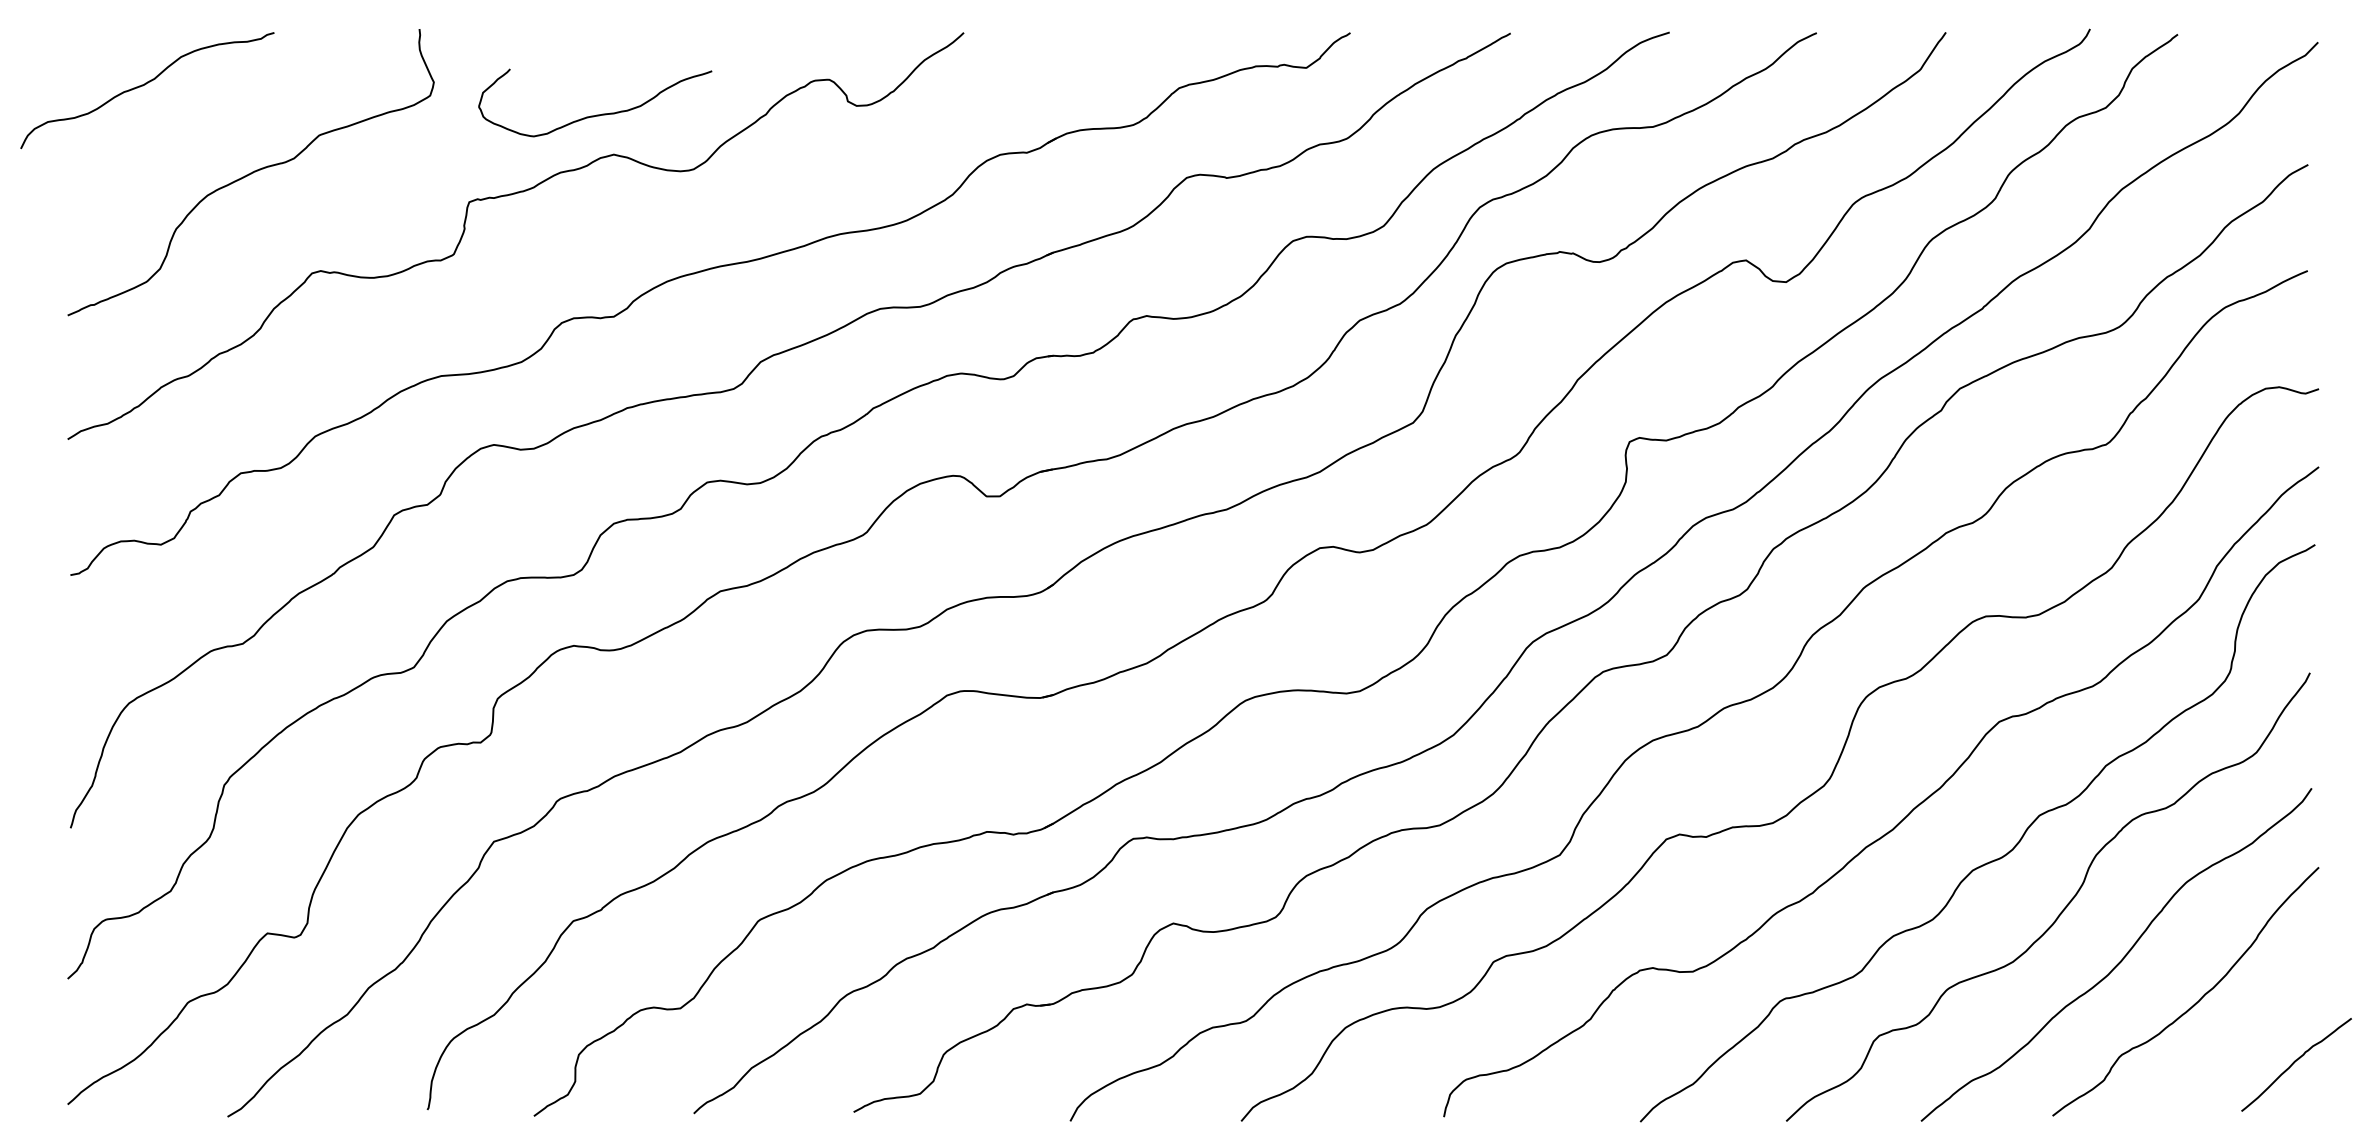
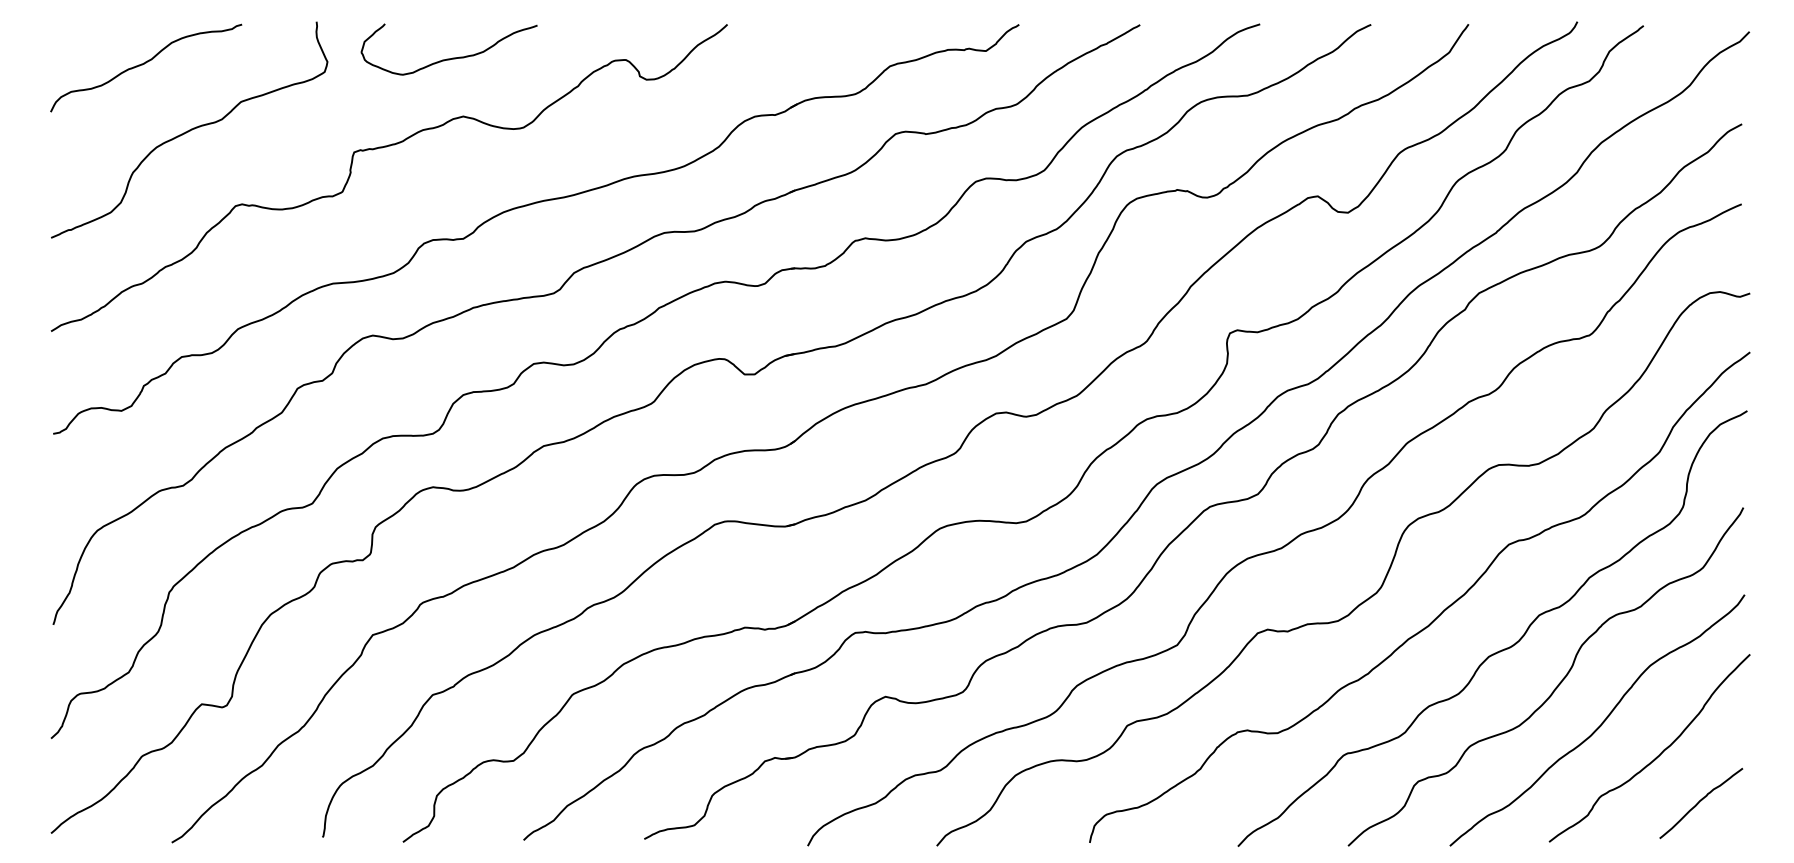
curve: (145, 85) -> (144, 64), moved
curve: (599, 113) -> (452, 57), moved
curve: (2296, 1062) -> (1701, 801), moved

